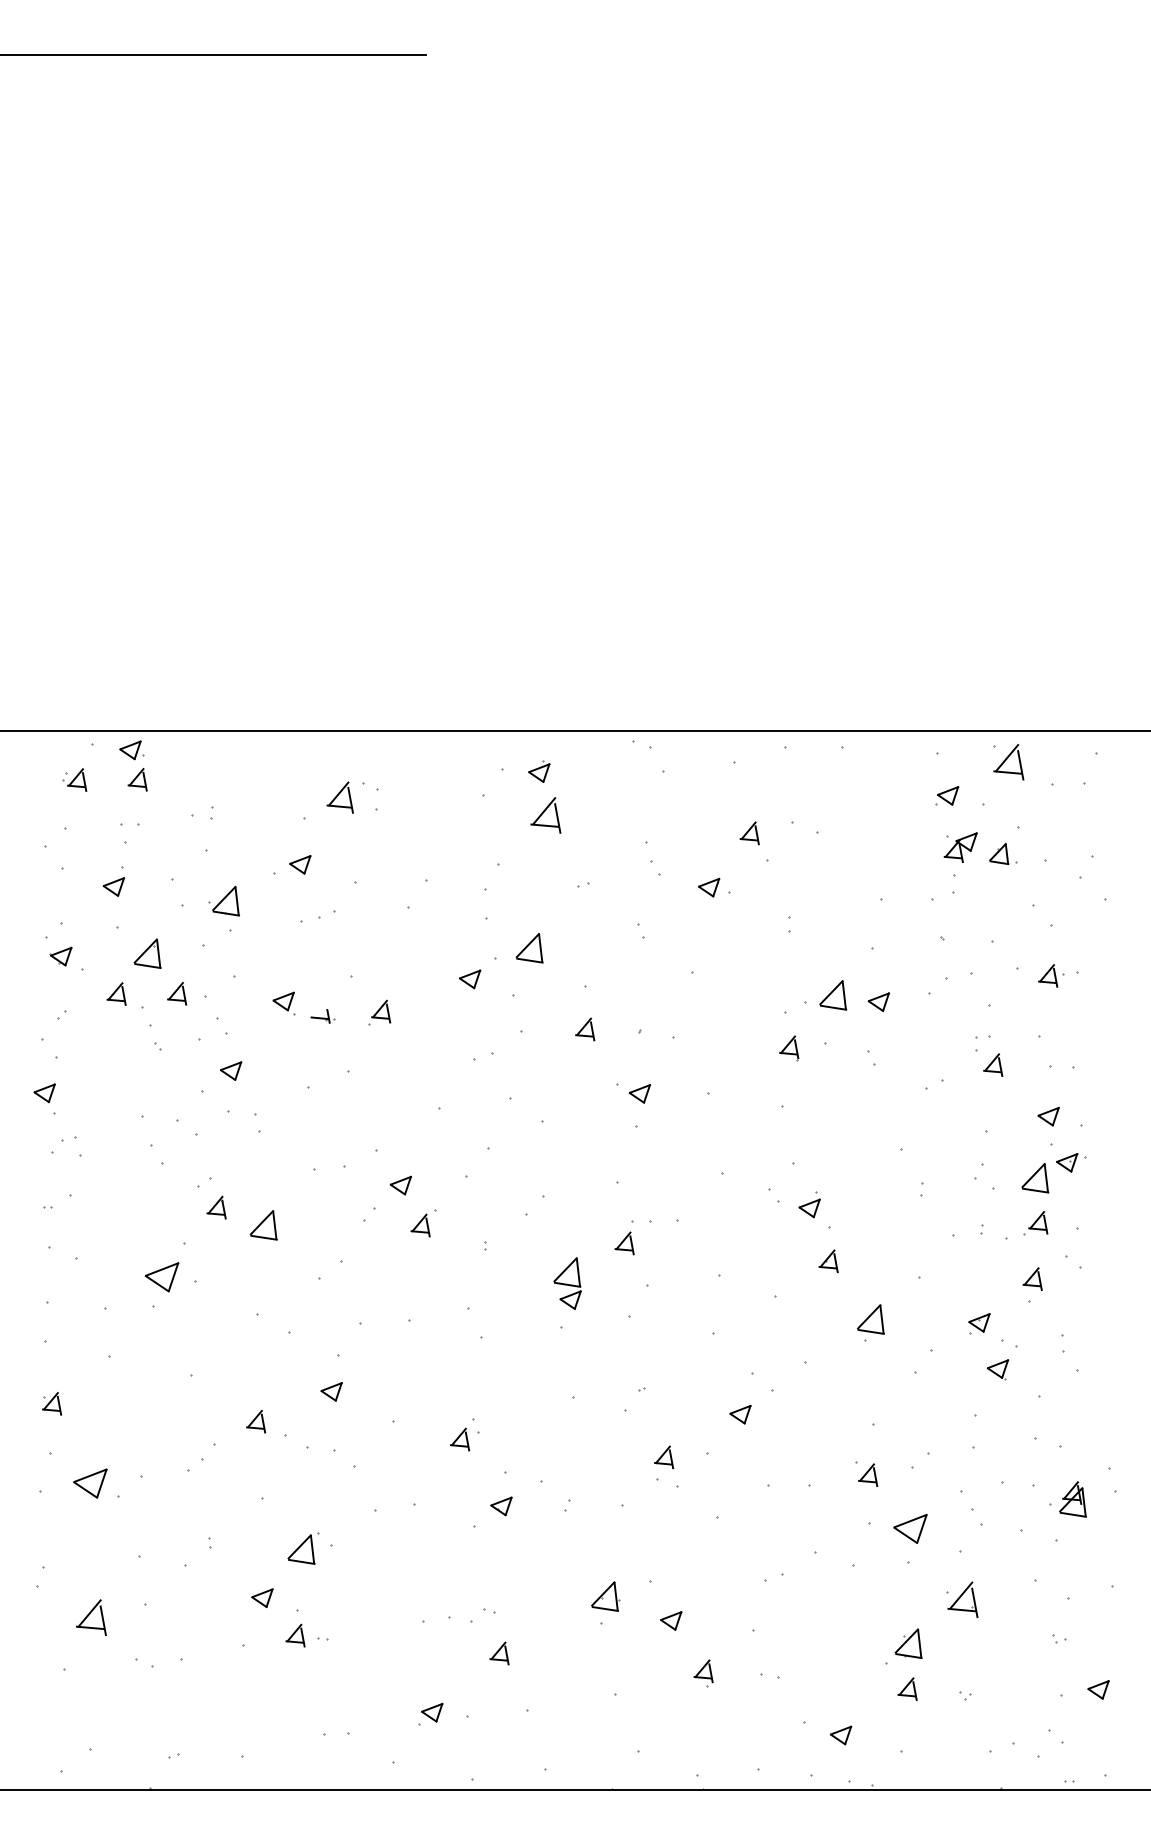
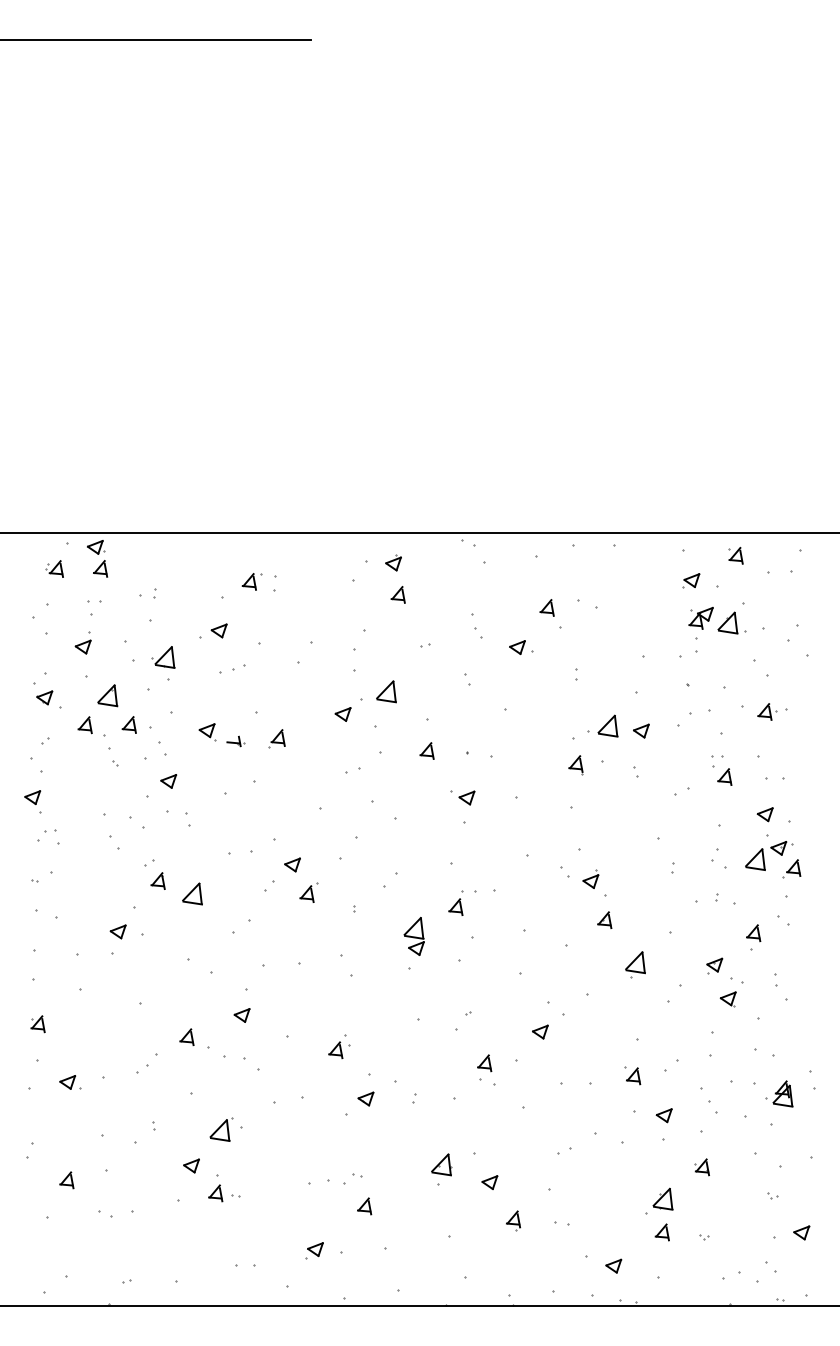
part: (1007, 761) -> (735, 555), size x0.62
part: (344, 797) -> (251, 581), size x0.71
part: (544, 814) -> (397, 594), size x0.62
part: (1002, 853) -> (731, 622), size x1.43
part: (1035, 1223) -> (791, 868), moved
part: (160, 1276) -> (117, 931), size x0.62
part: (96, 1483) -> (70, 1082), size x0.62
part: (909, 1528) -> (663, 1115), size x0.62
part: (961, 1600) -> (701, 1167), size x0.62
part: (91, 1618) -> (66, 1180), size x0.62

